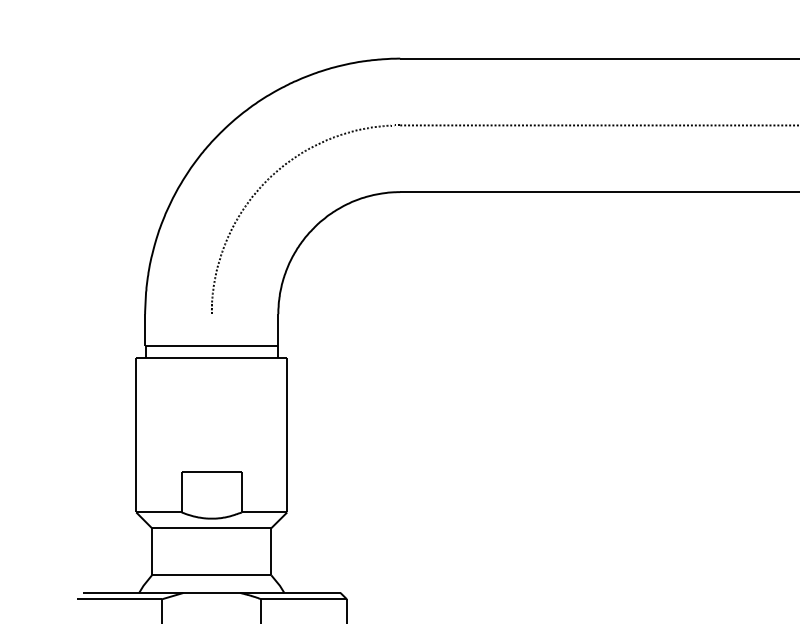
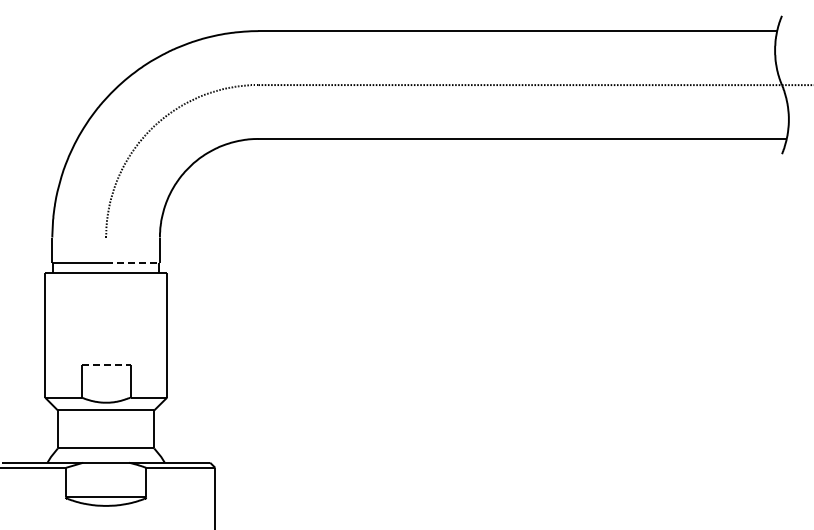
line: (245, 345) -> (133, 262), solid -> dashed
line: (212, 471) -> (106, 364), solid -> dashed

